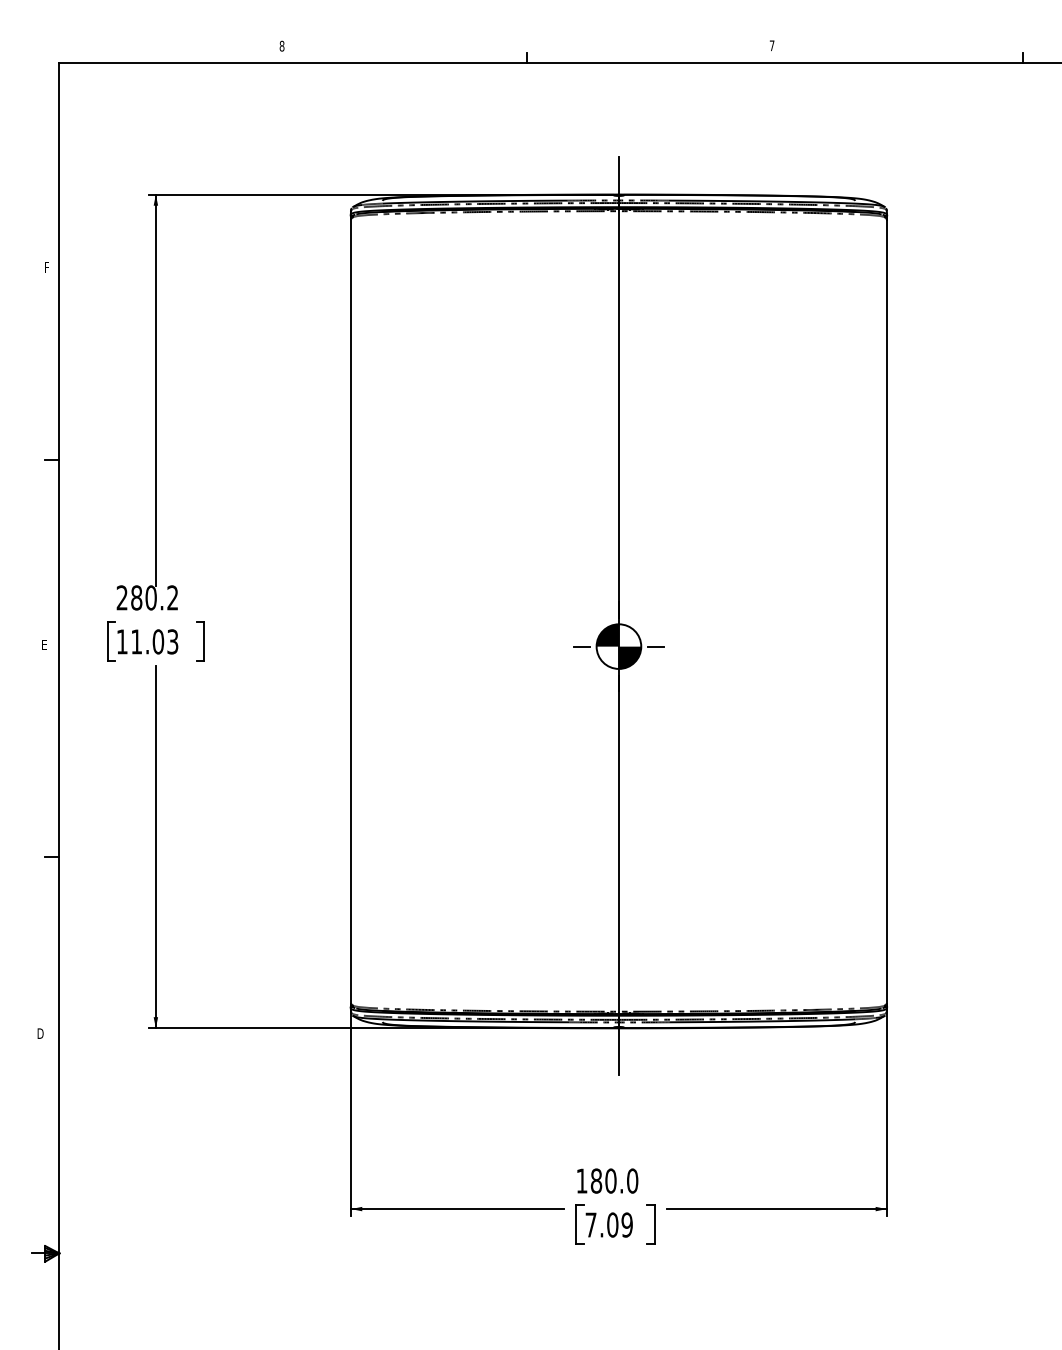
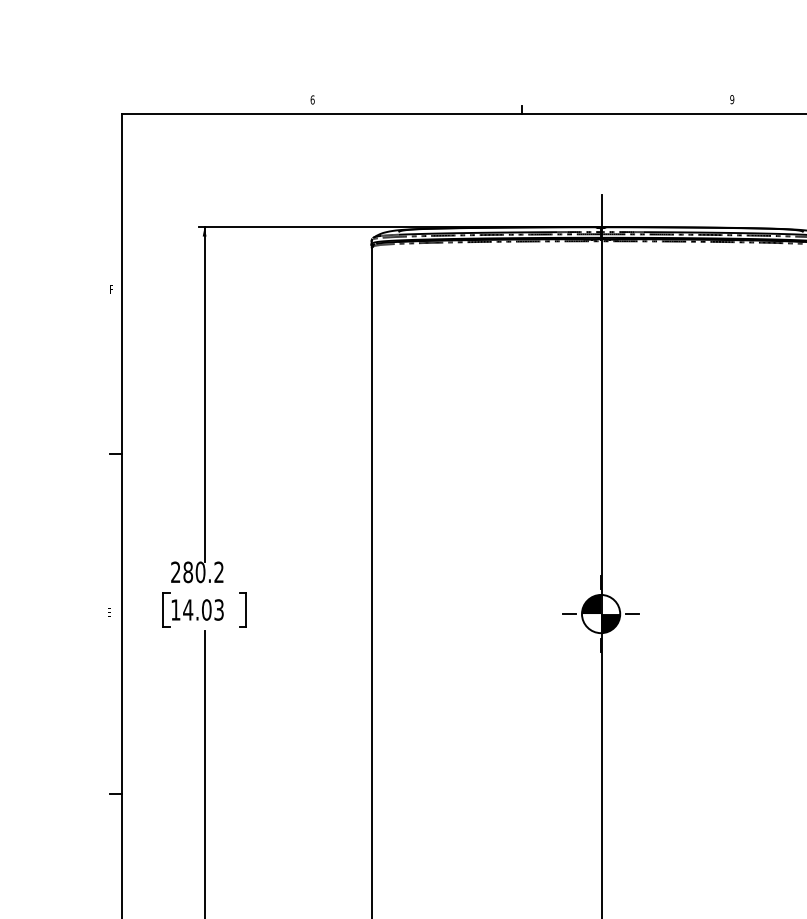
text: (281, 45) -> (312, 99), 8 -> 6
text: (771, 45) -> (731, 99), 7 -> 9
text: (136, 641) -> (188, 609), 11.03 -> 14.03

